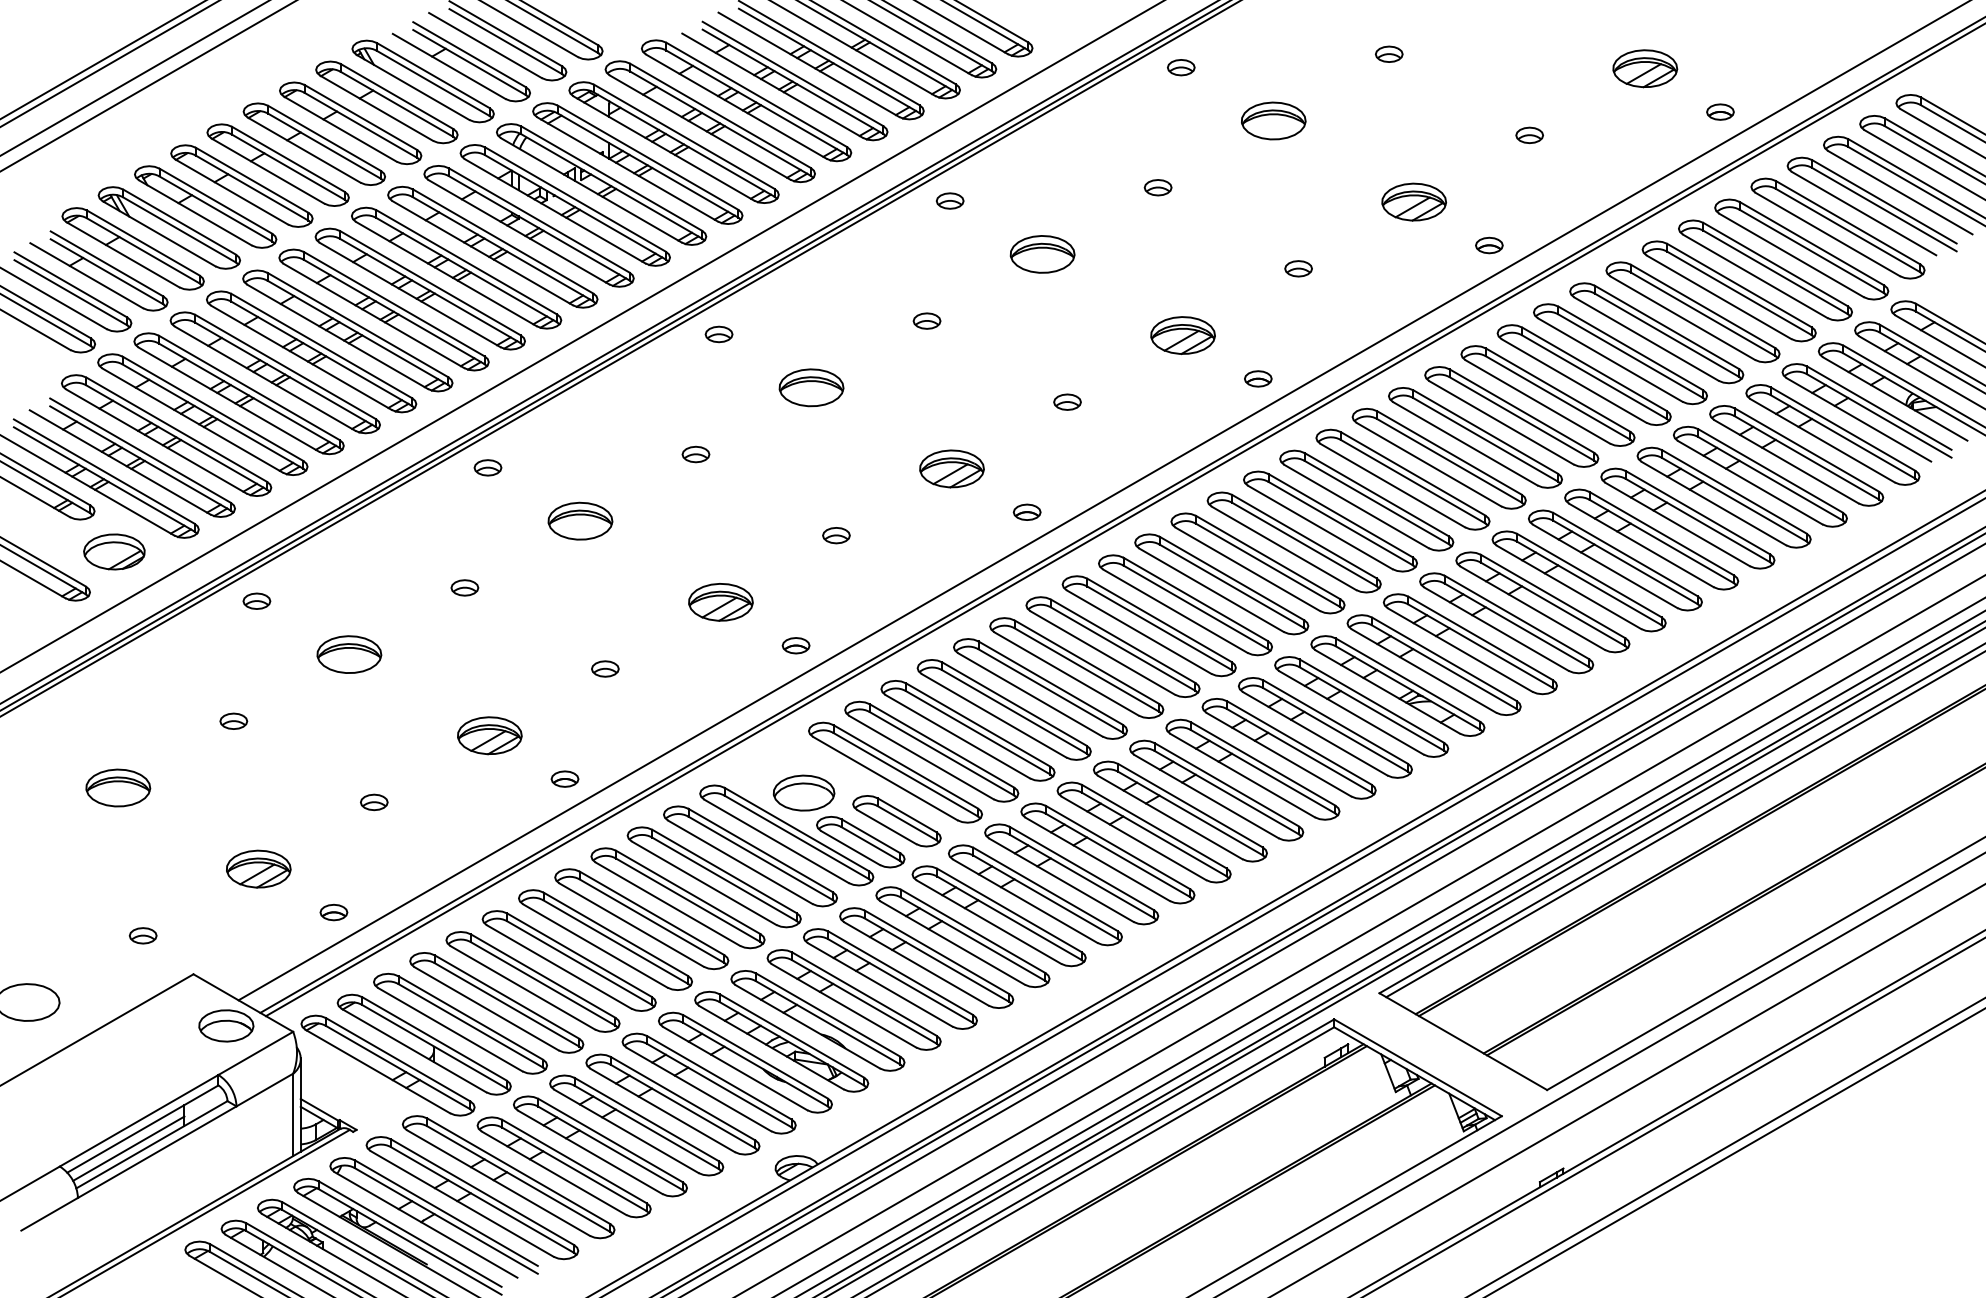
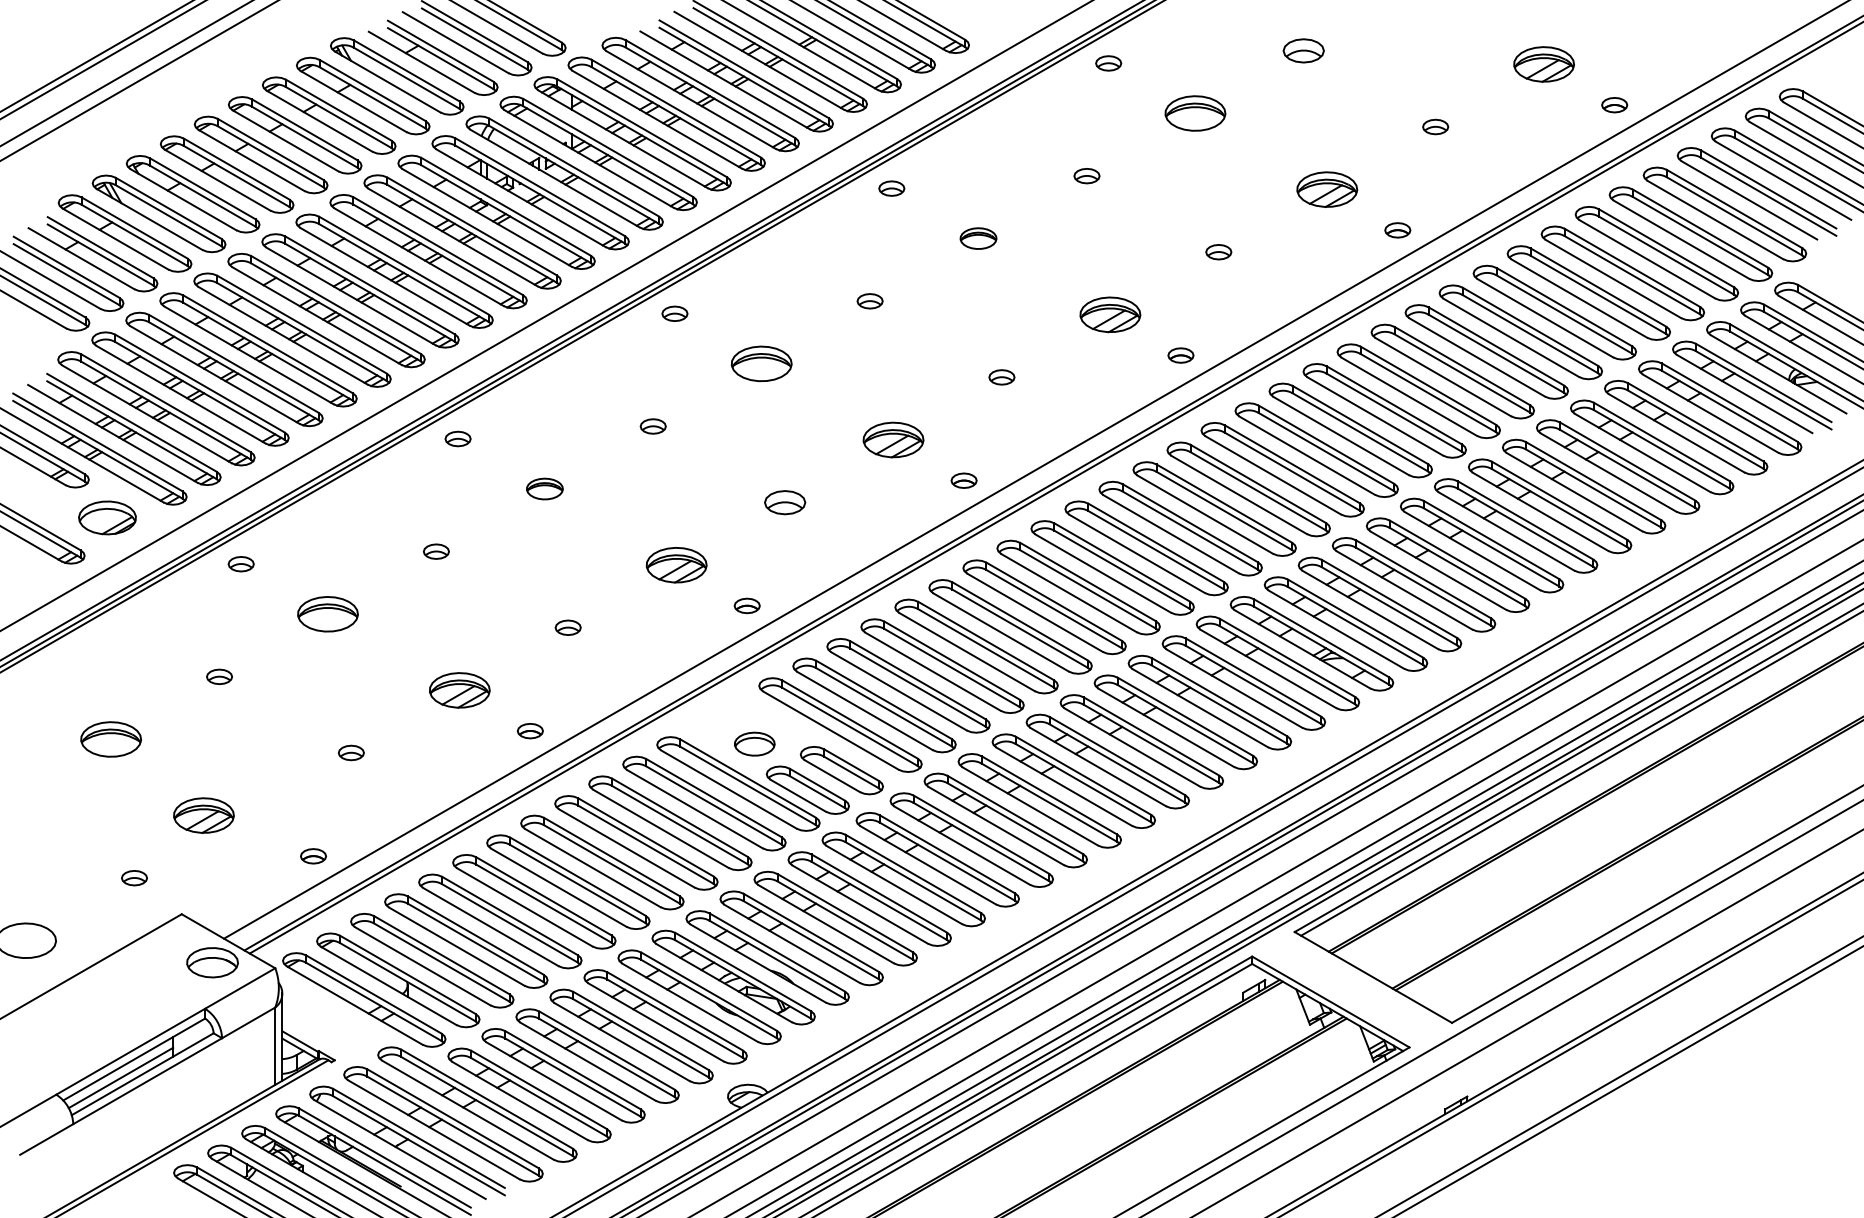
part: (1388, 53) -> (1303, 50), size x1.6
part: (1042, 254) -> (978, 238), size x0.6
part: (580, 520) -> (544, 488), size x0.6
part: (835, 535) -> (784, 502), size x1.6
part: (803, 792) -> (754, 743), size x0.7
part: (258, 869) -> (203, 815), moved

